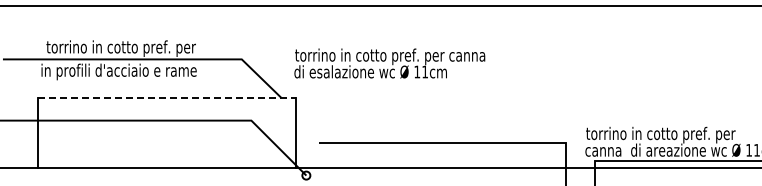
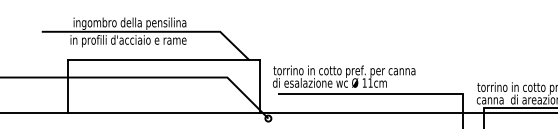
text: (120, 48) -> (129, 23), torrino in cotto pref. per -> ingombro della pensilina
text: (389, 63) -> (343, 76), moved
line: (166, 97) -> (163, 60), dashed -> solid

